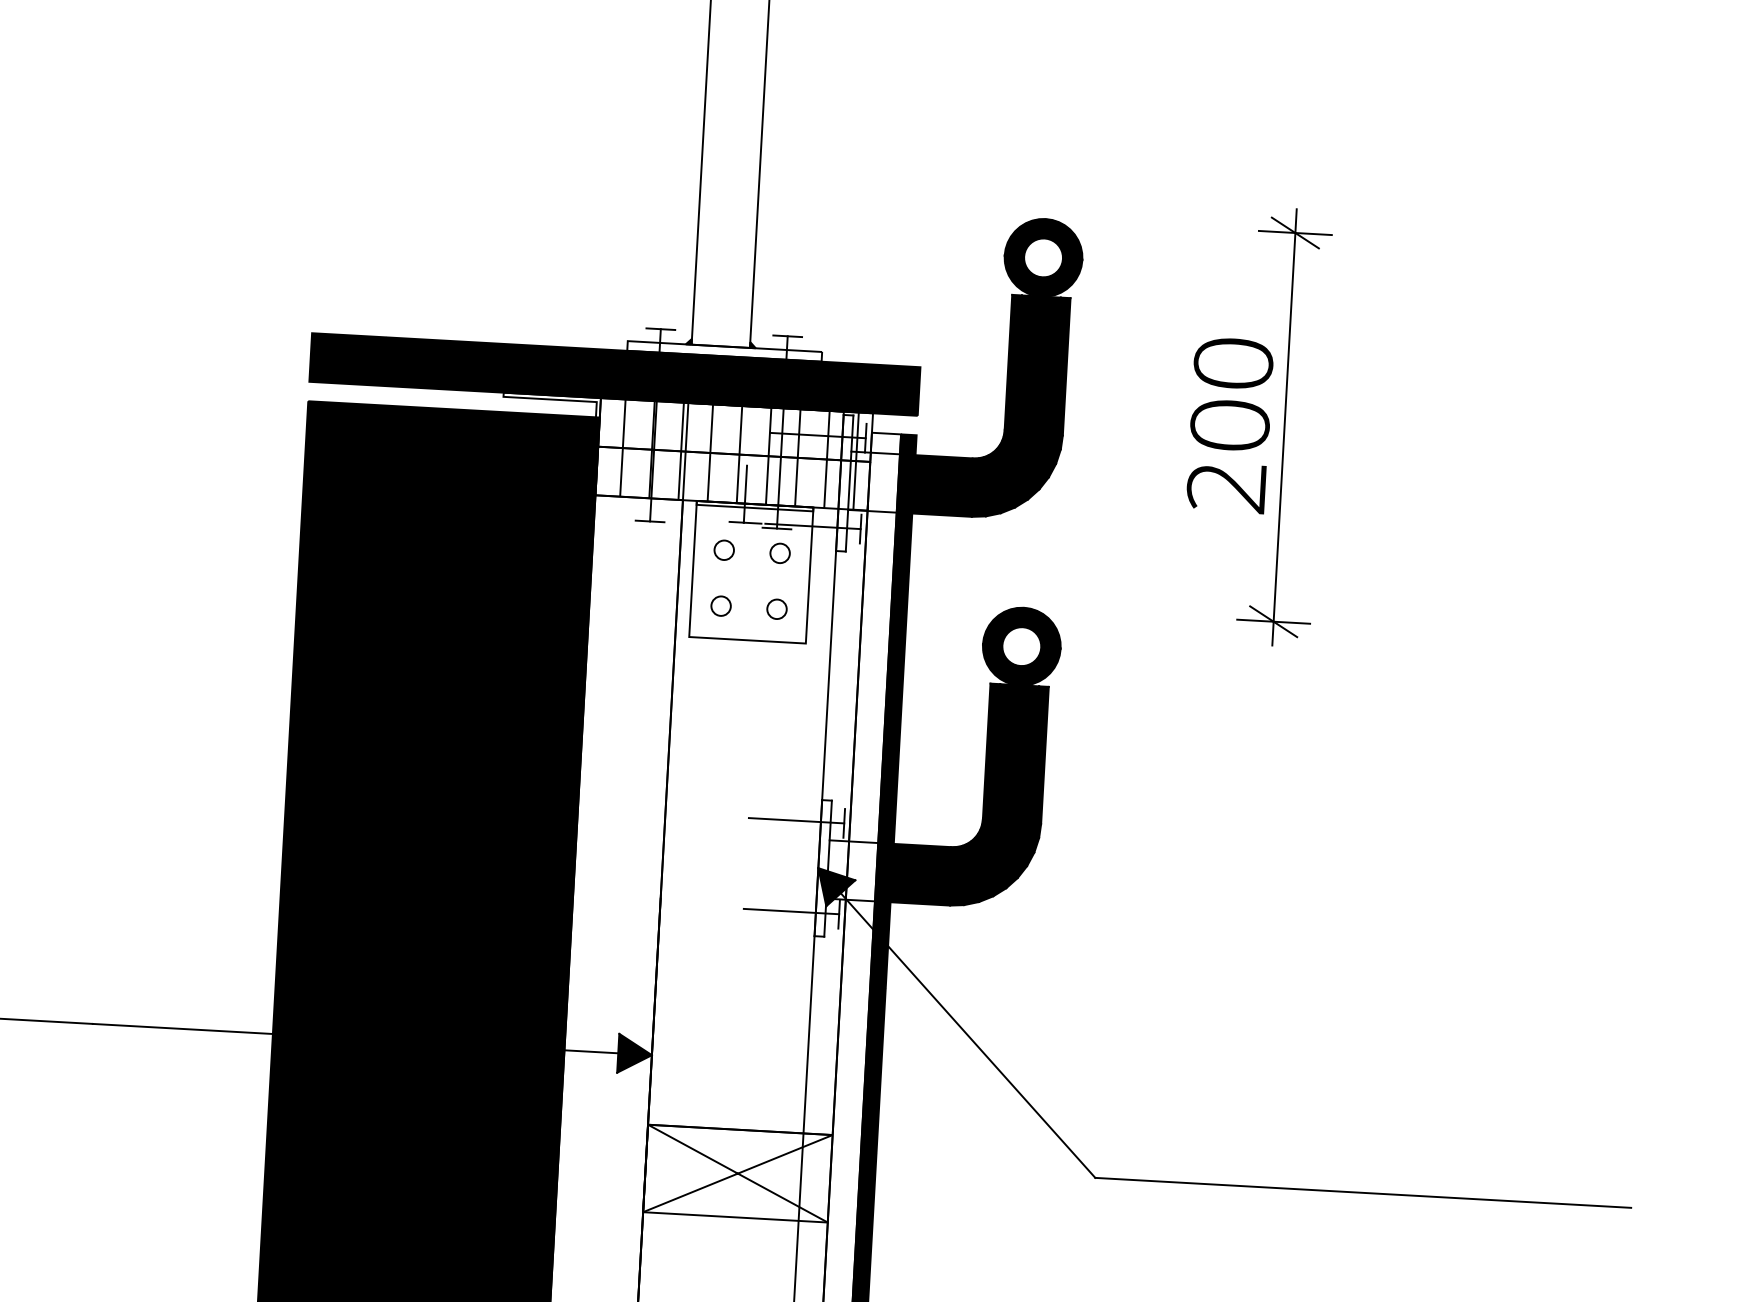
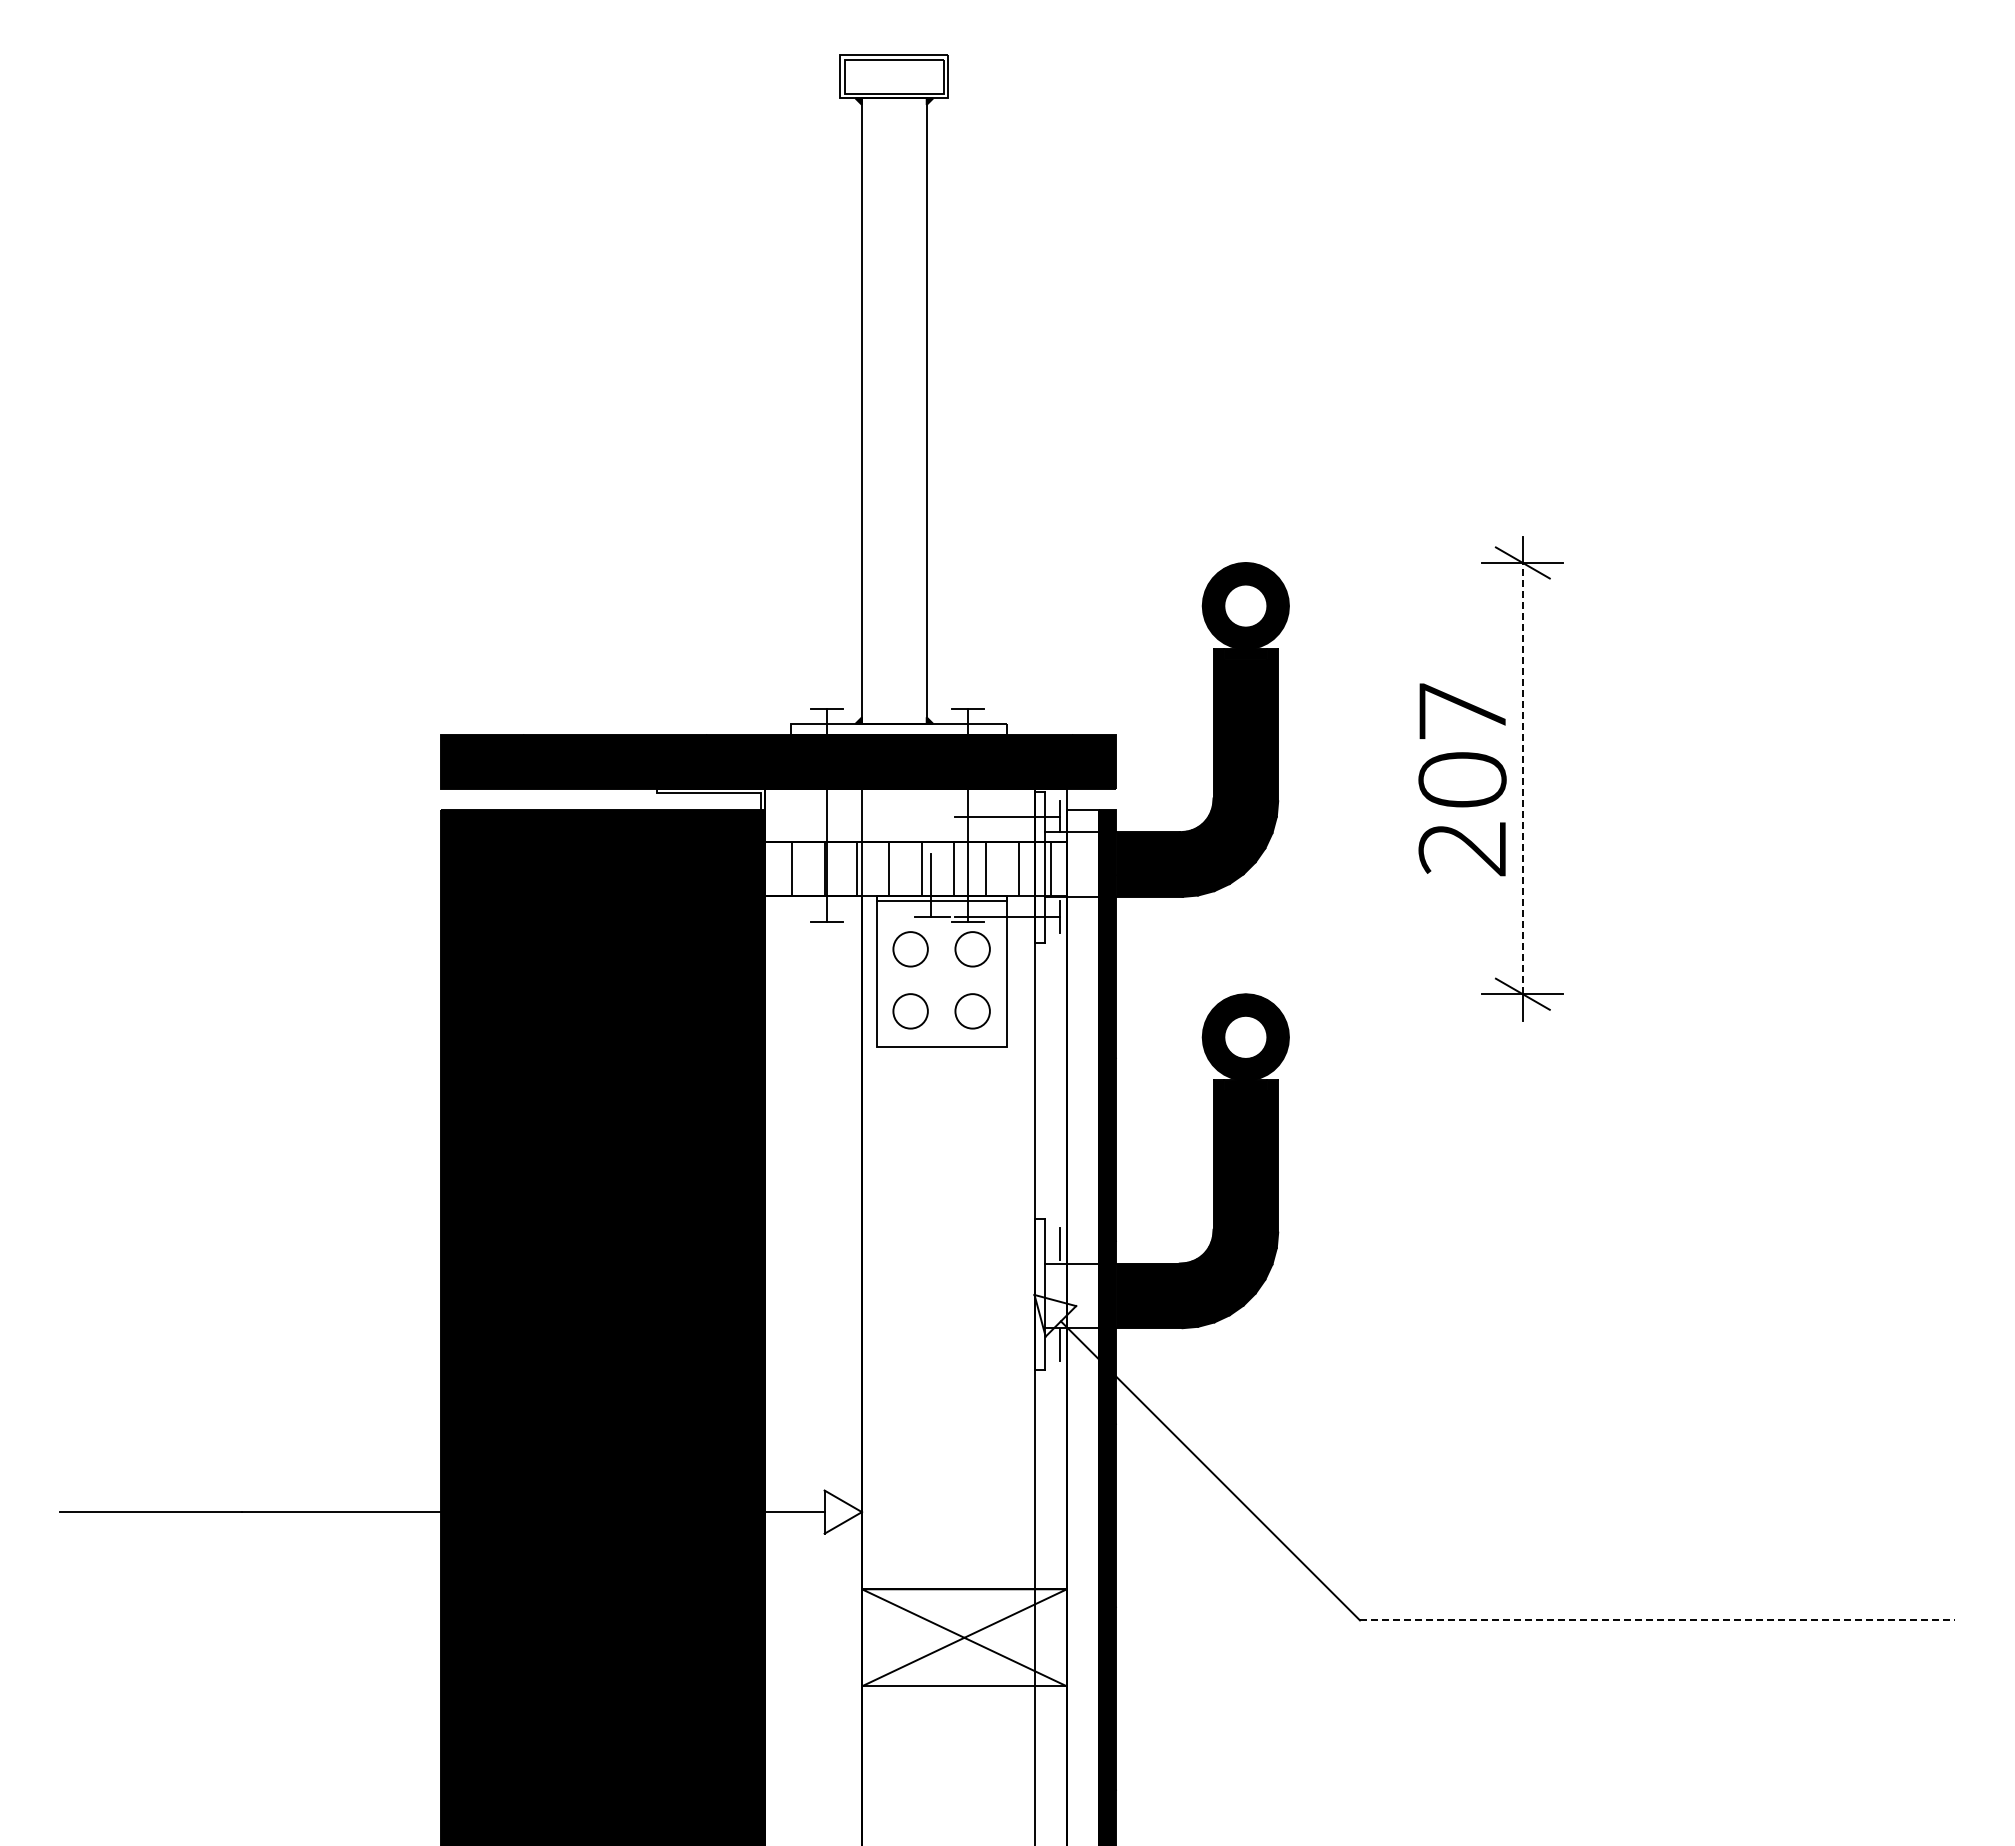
text: (1233, 362) -> (1462, 710), 200 -> 207
line: (1284, 427) -> (1522, 778), solid -> dashed
hatch: (740, 430) -> (921, 815), removed
circle: (724, 549) -> (910, 948), size x1.6
circle: (779, 552) -> (972, 948), size x1.6
circle: (720, 605) -> (910, 1010), size x1.6
circle: (776, 608) -> (972, 1010), size x1.6
line: (796, 820) -> (1007, 1243), removed
fill: (836, 887) -> (1055, 1315), removed
line: (791, 911) -> (1007, 1344), removed
fill: (635, 1053) -> (843, 1511), removed
line: (1363, 1192) -> (1657, 1620), solid -> dashed

